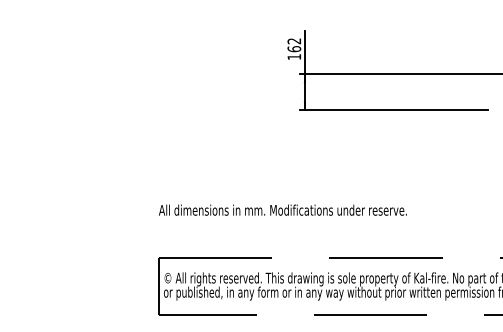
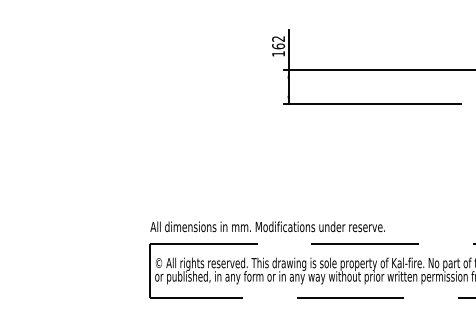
text: (282, 209) -> (267, 226), moved

